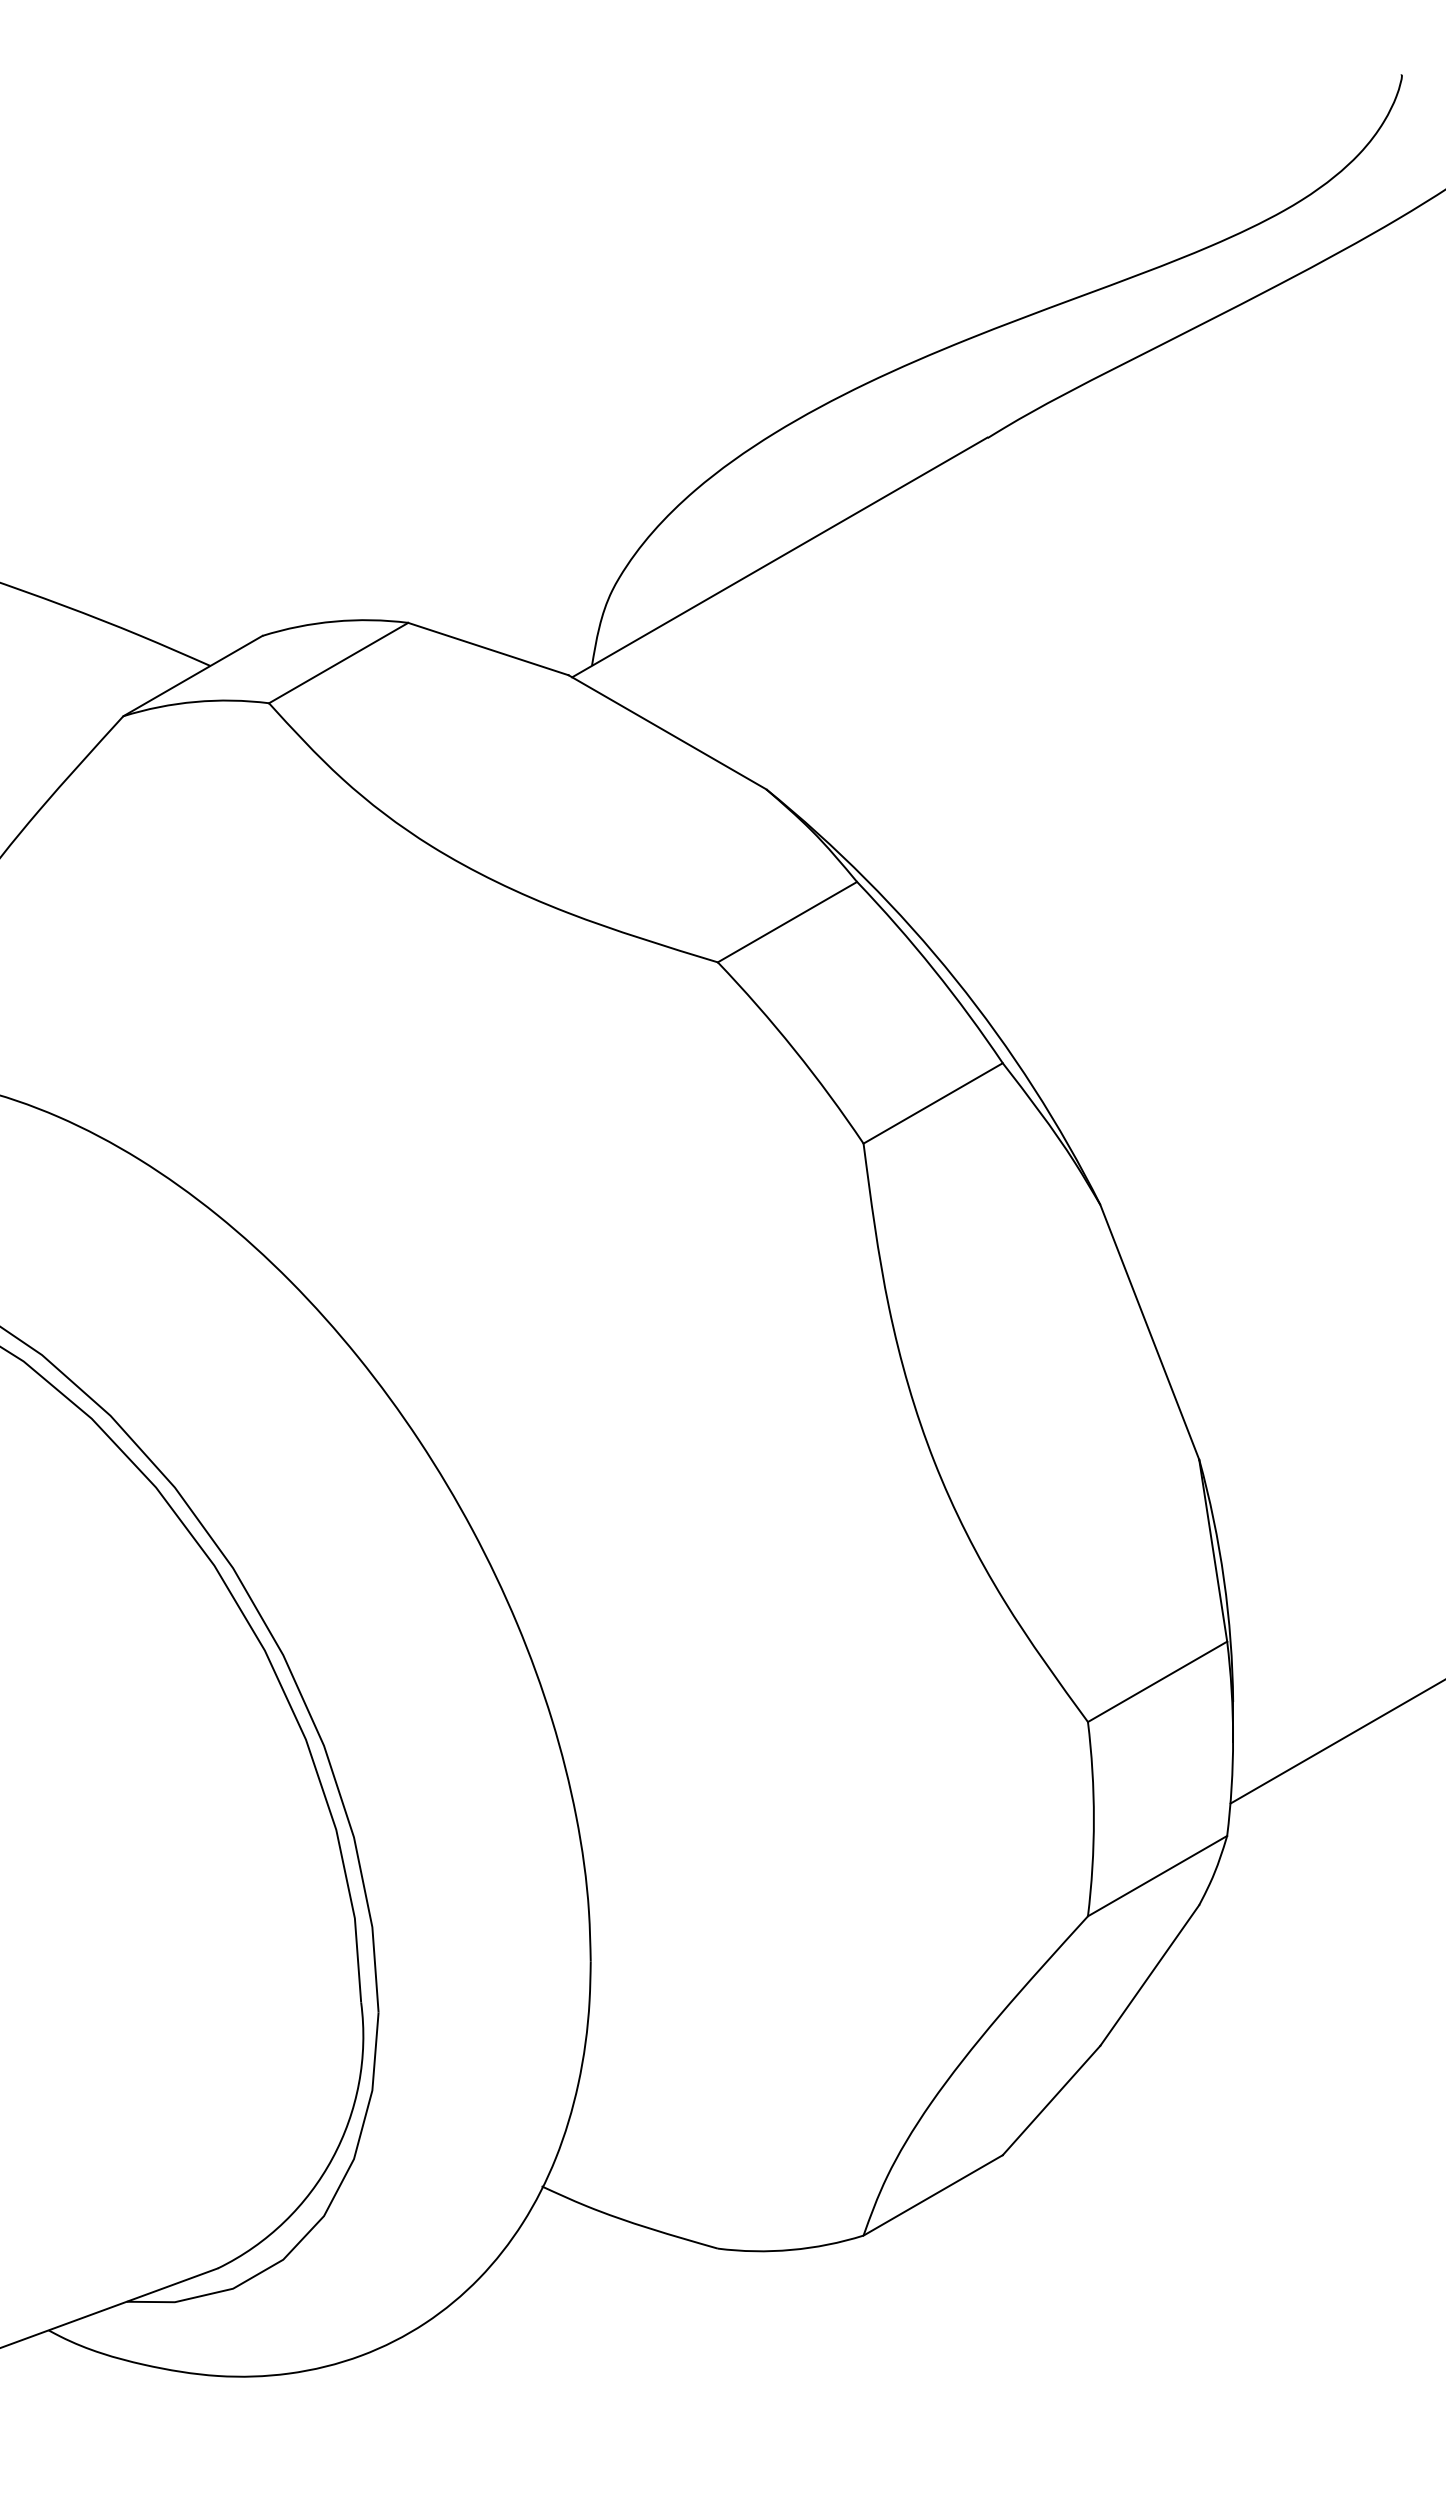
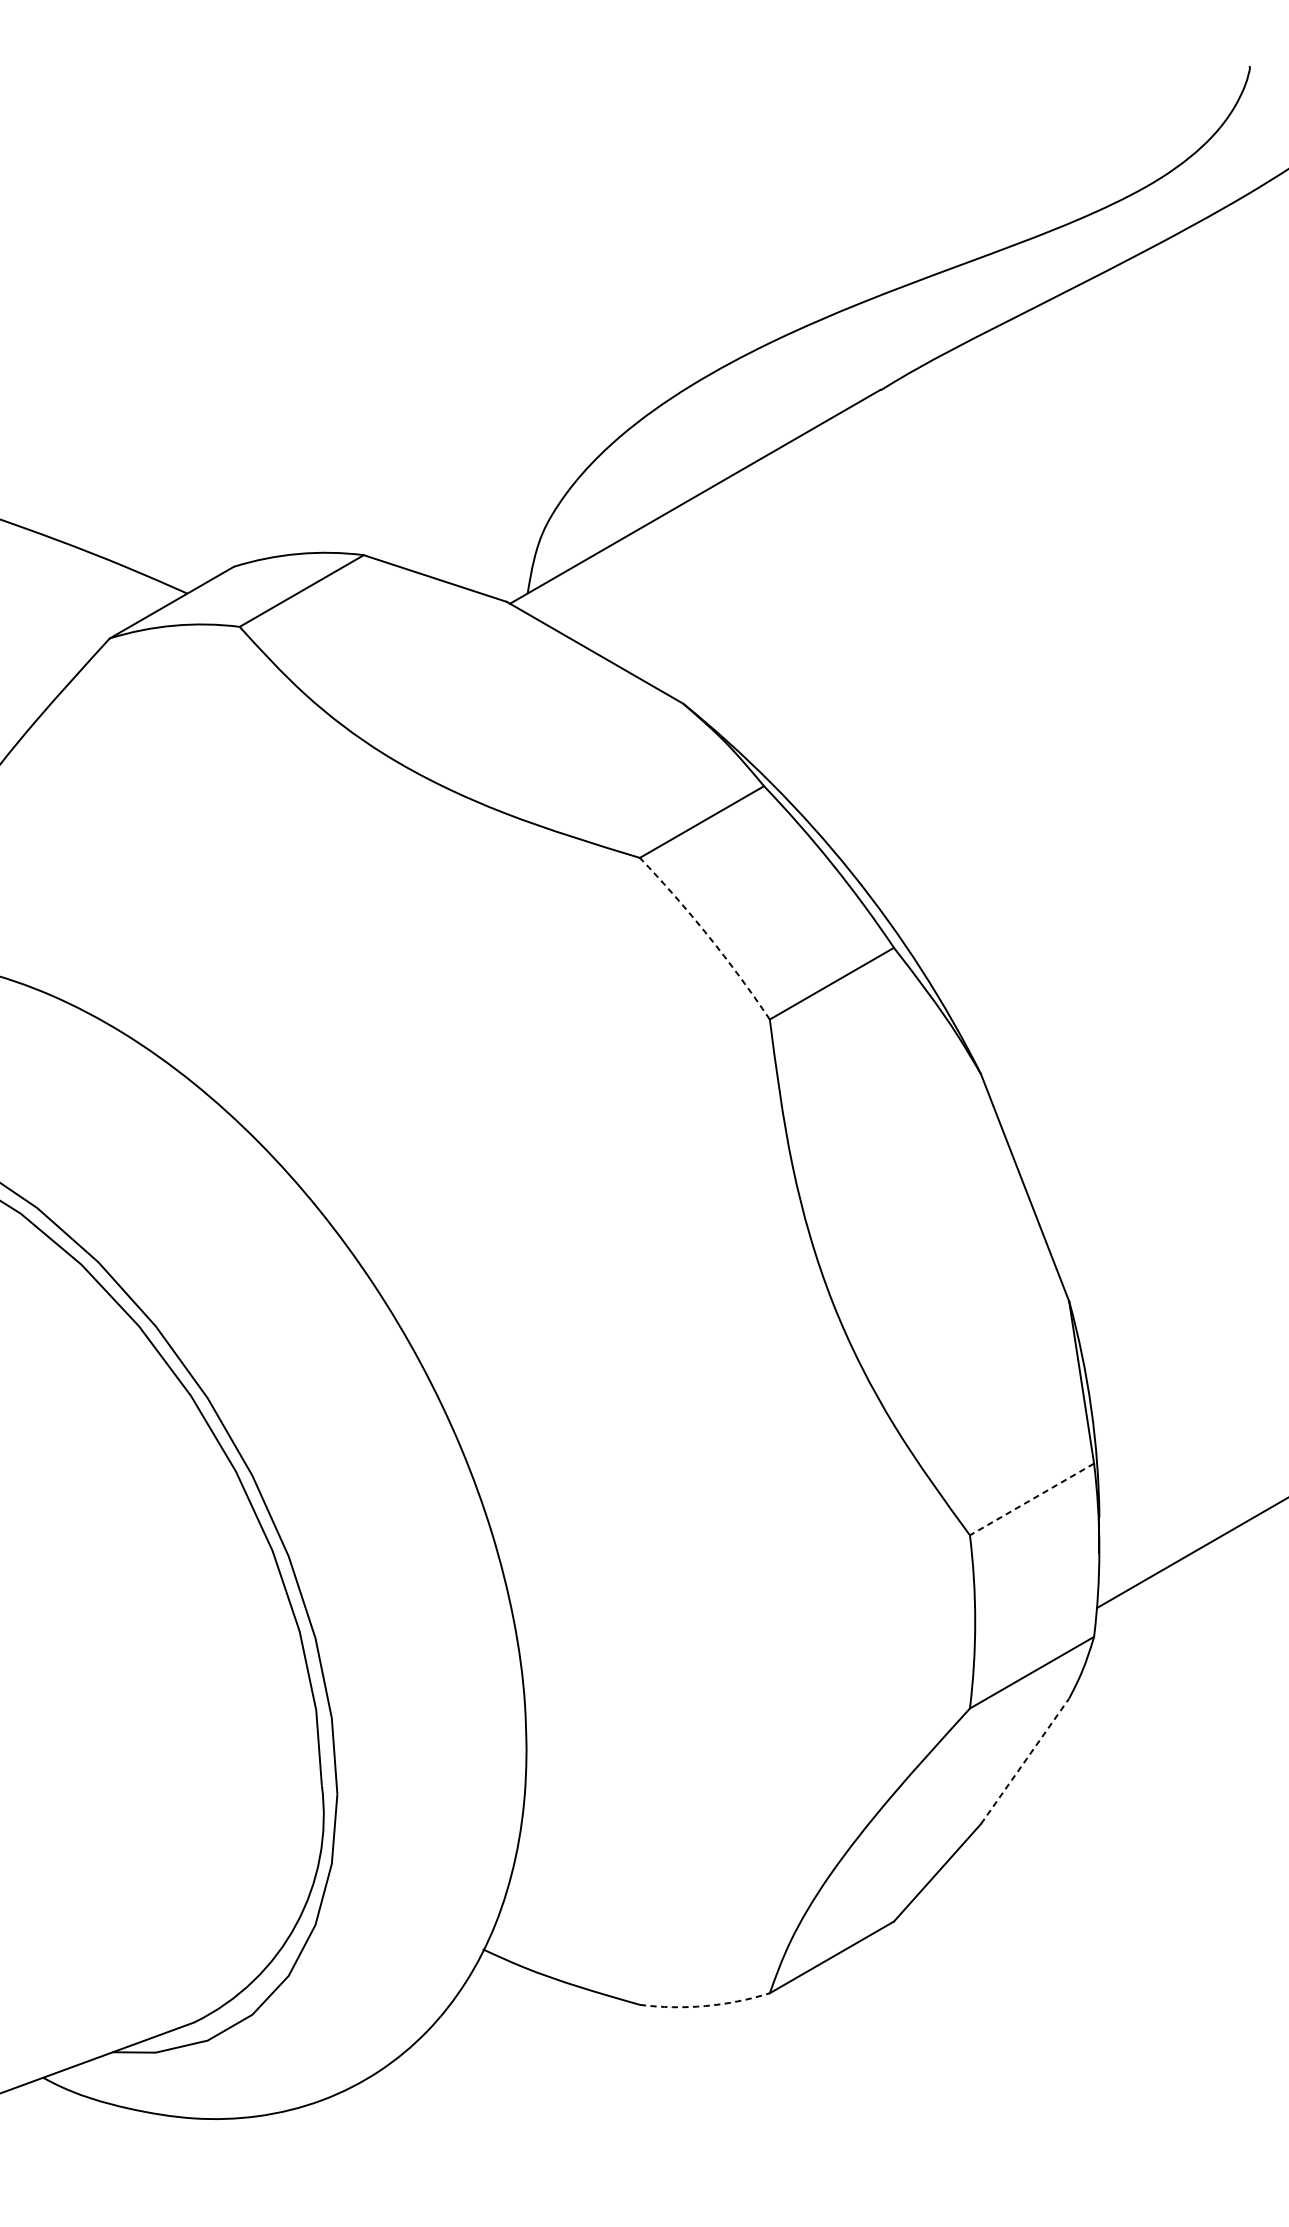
arc: (794, 1049) -> (708, 935), solid -> dashed
line: (1157, 1682) -> (1031, 1500), solid -> dashed
line: (1149, 1975) -> (1024, 1761), solid -> dashed
arc: (791, 2249) -> (705, 2005), solid -> dashed

